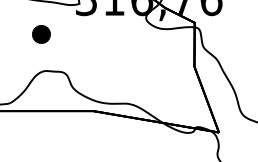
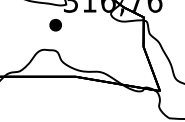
part: (41, 34) -> (55, 25), moved

